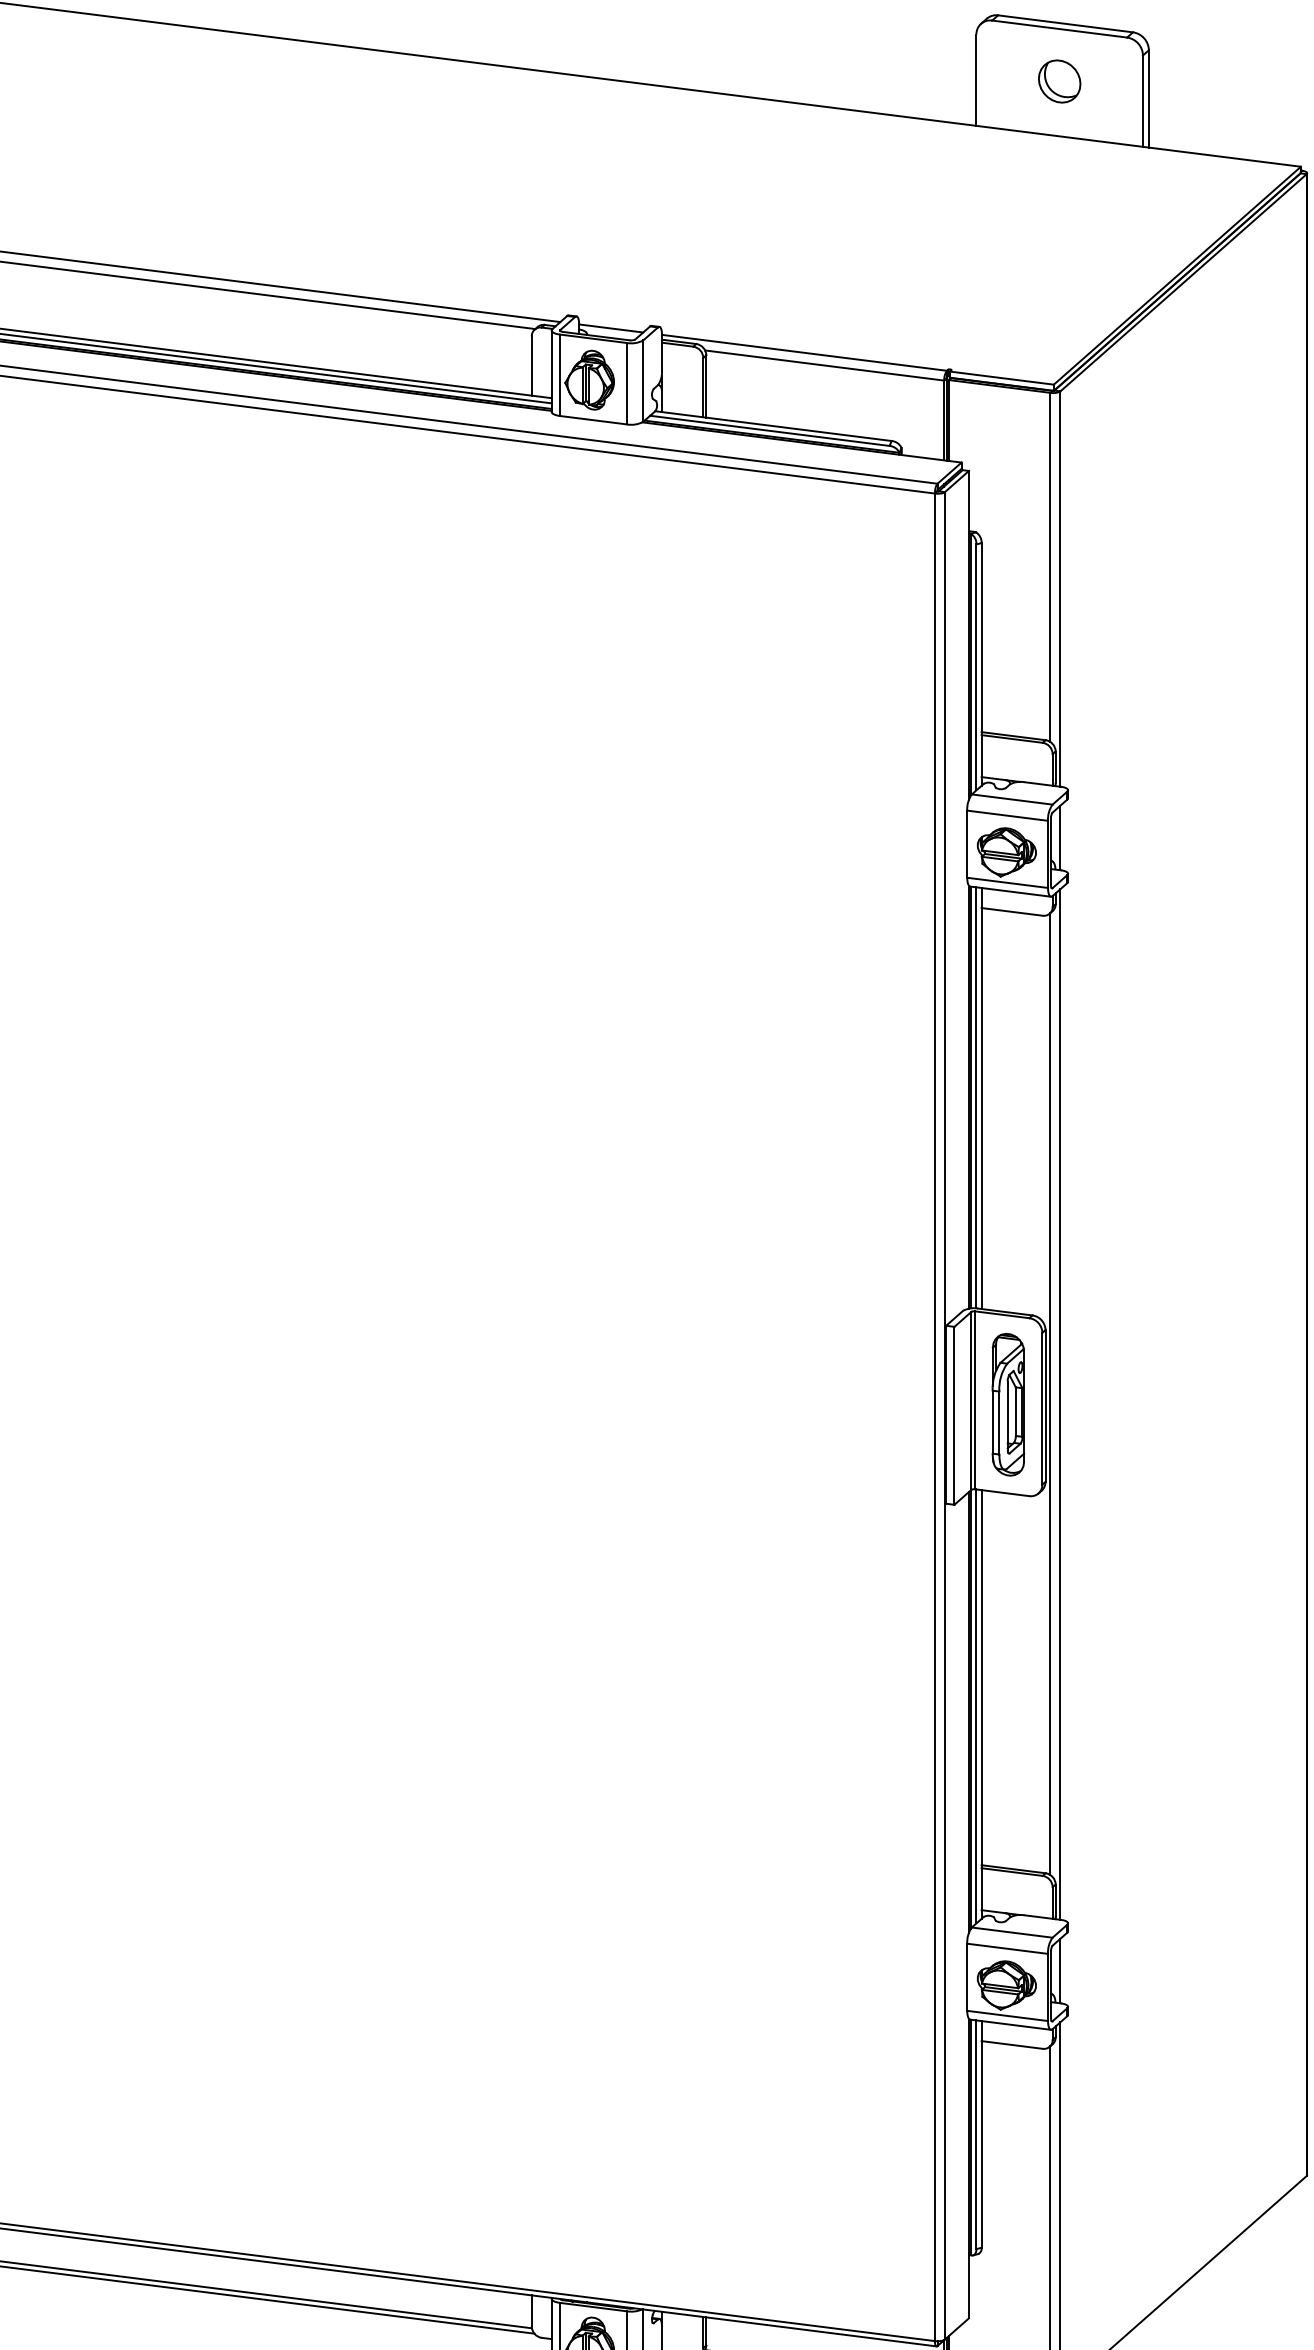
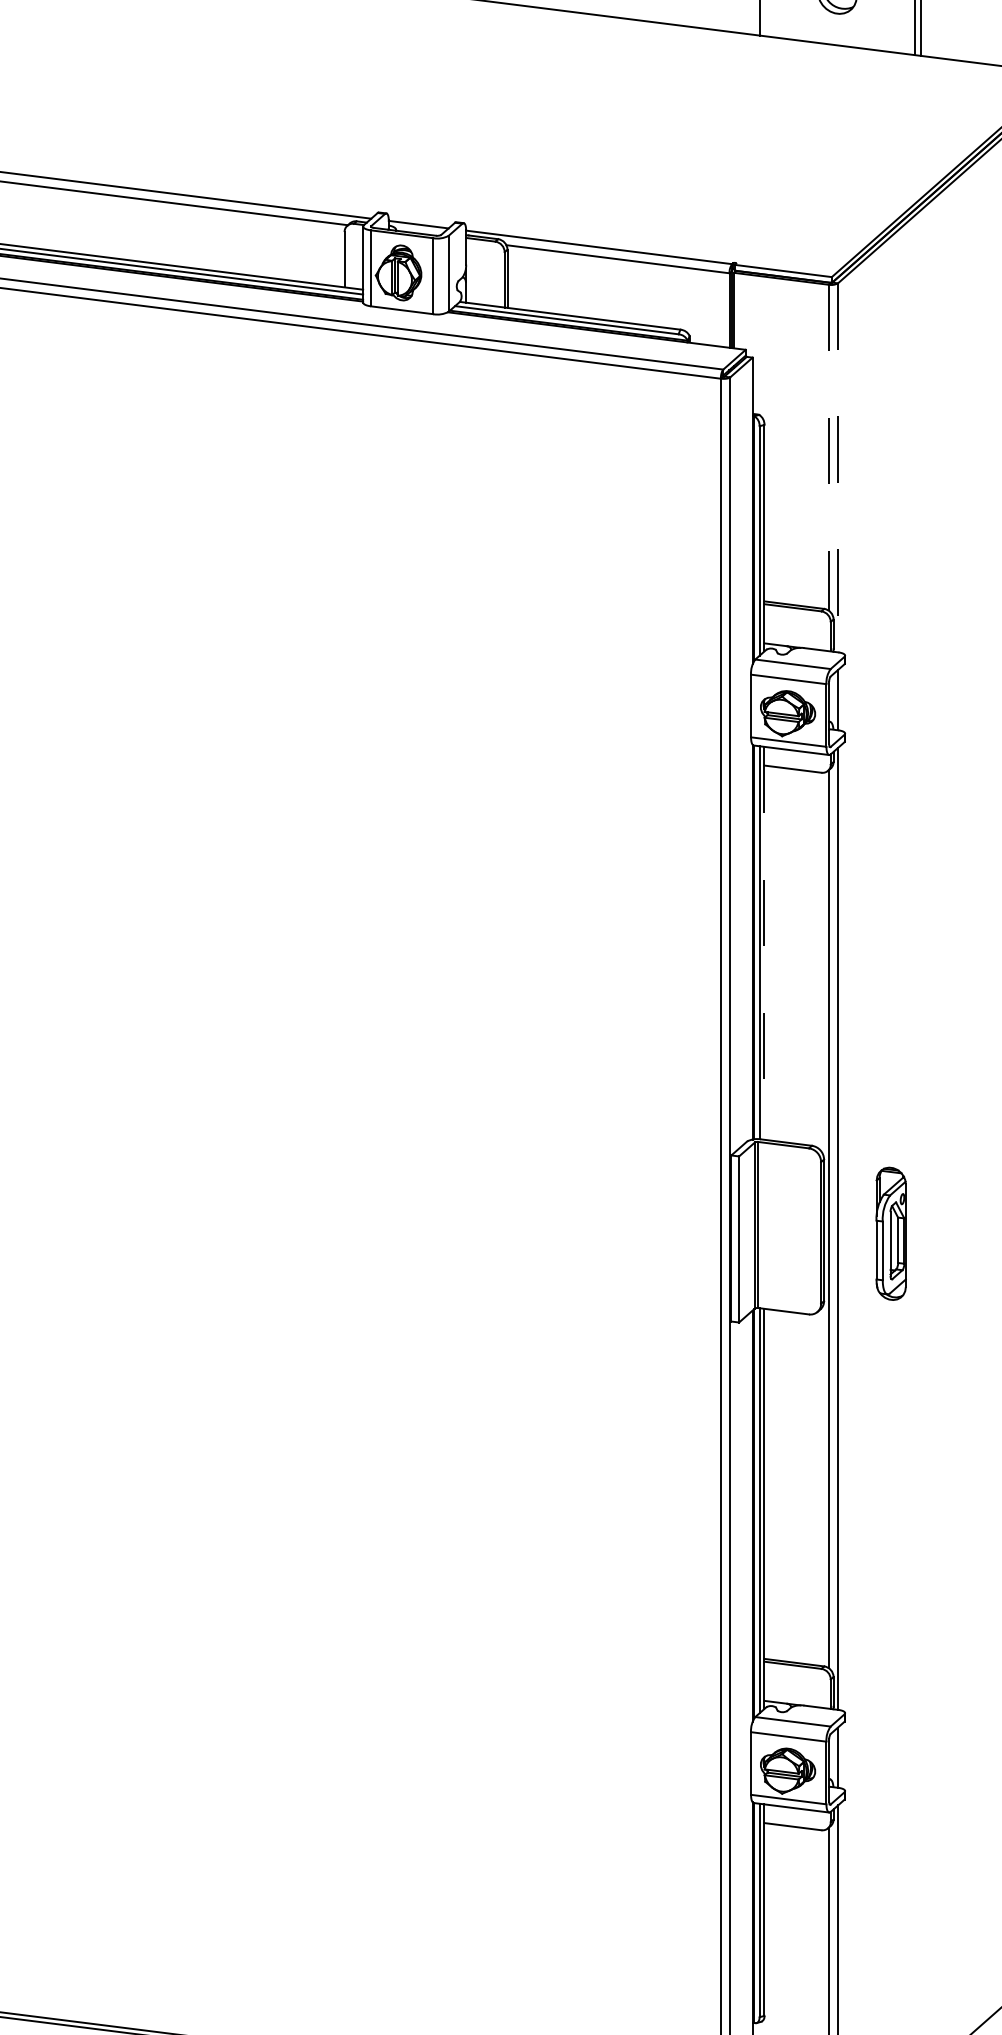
line: (1050, 567) -> (828, 447), solid -> dashed
line: (1060, 589) -> (838, 468), solid -> dashed
line: (981, 1098) -> (764, 943), solid -> dashed
part: (1008, 1404) -> (891, 1233), moved

